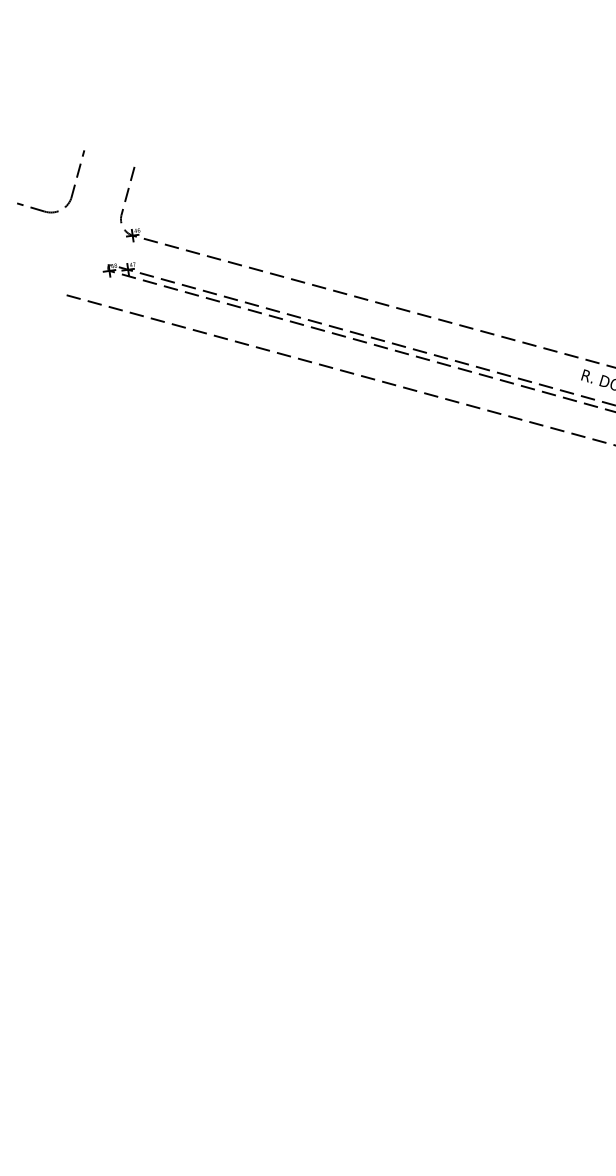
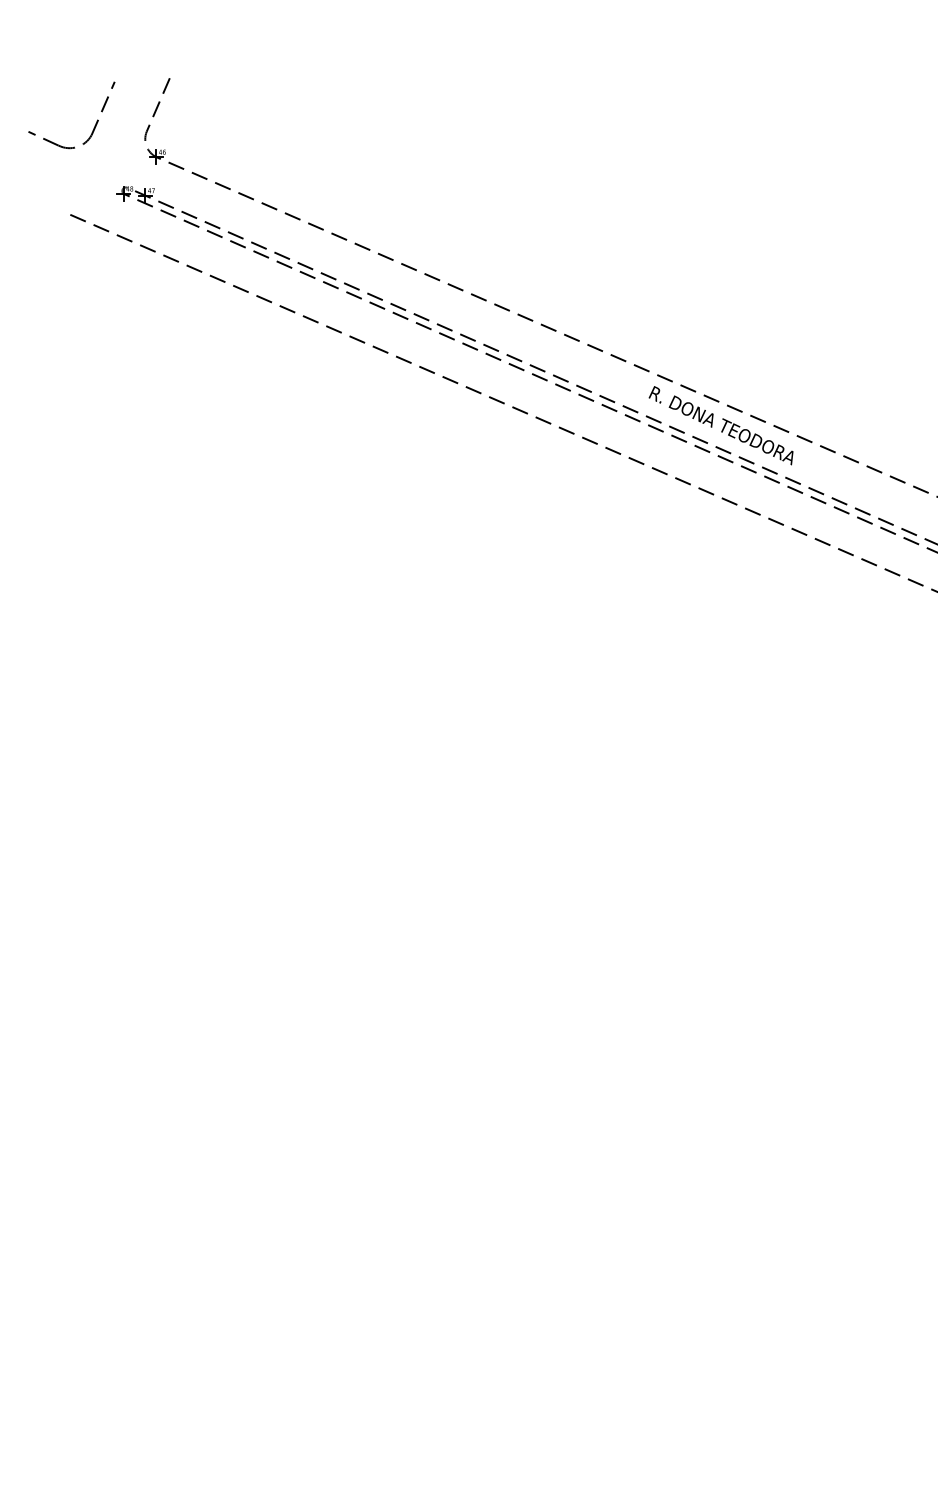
part: (72, 189) -> (94, 125), moved

